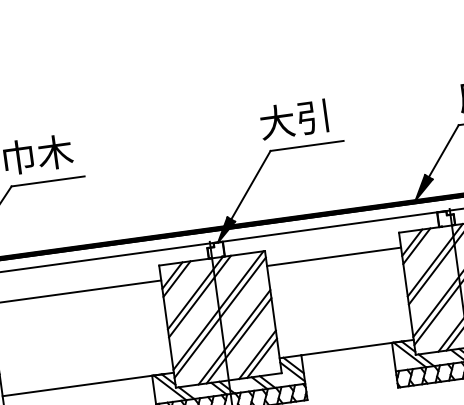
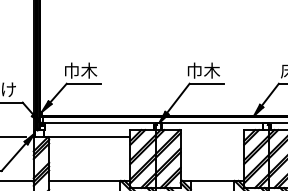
text: (296, 119) -> (203, 70), 大引 -> 巾木
line: (334, 257) -> (212, 137), removed

